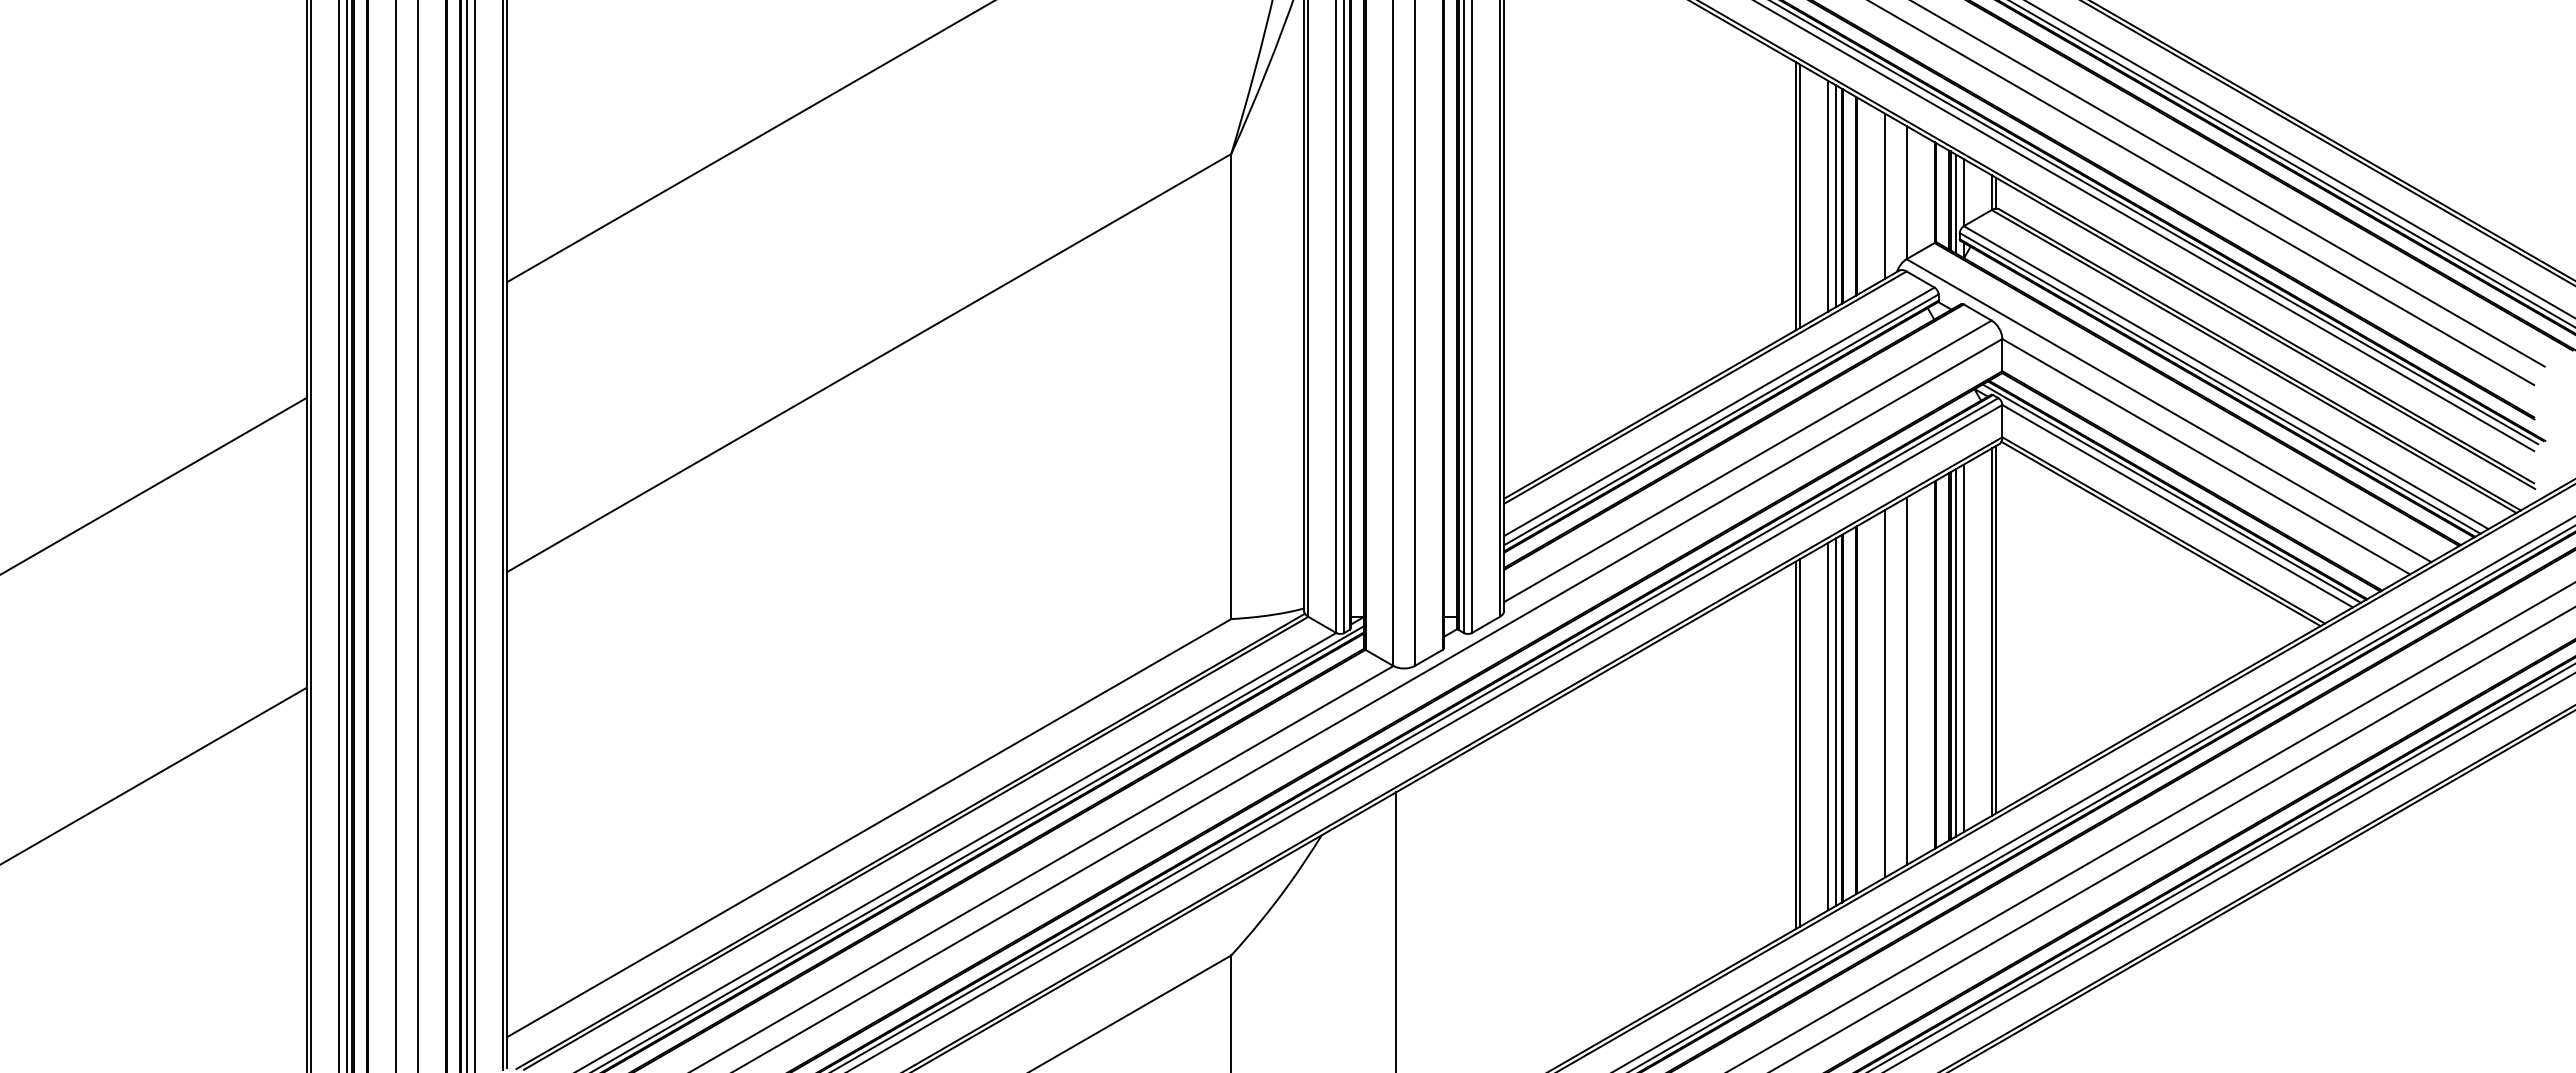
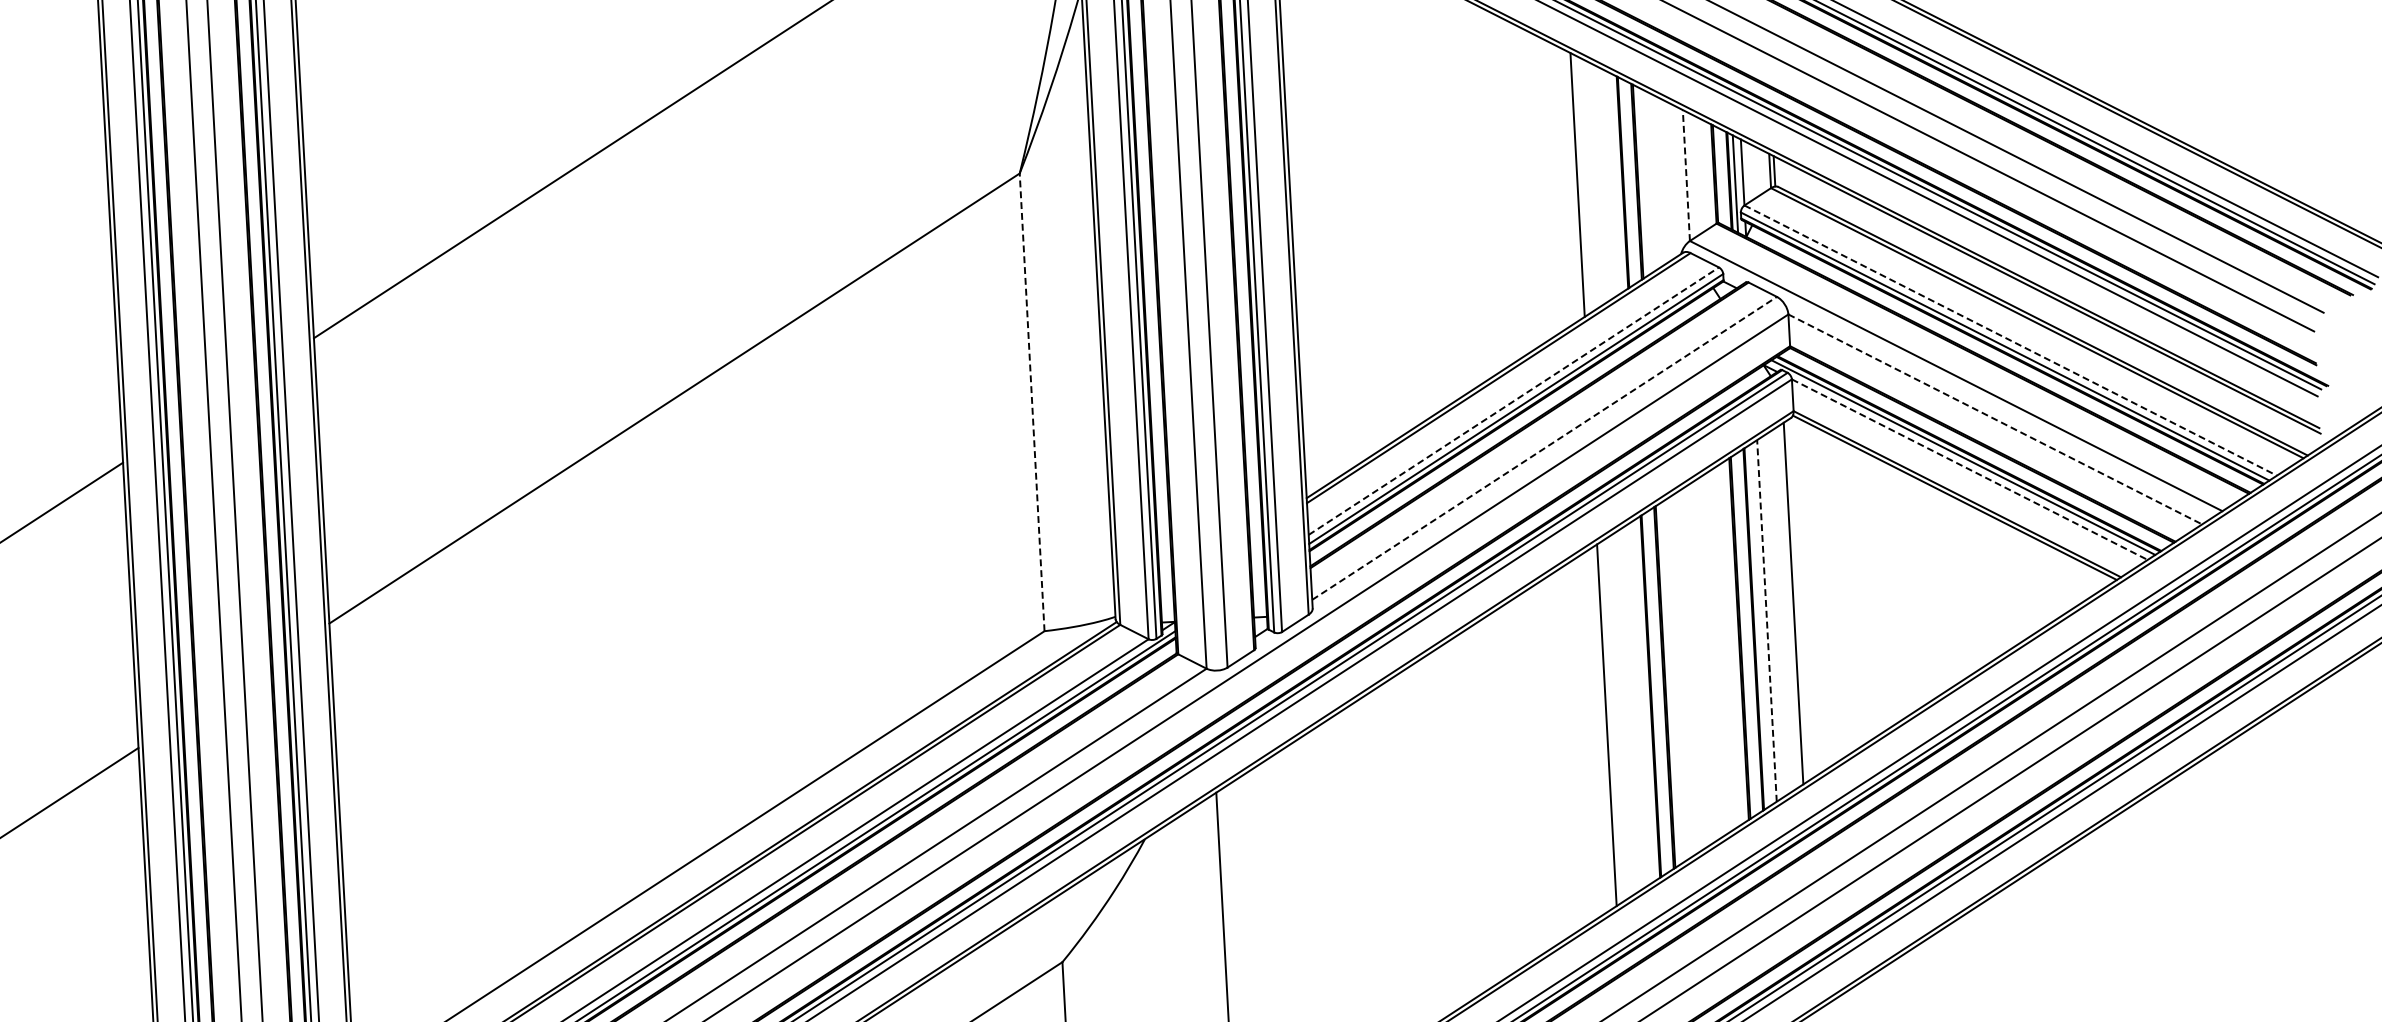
line: (1906, 192) -> (1686, 175), solid -> dashed
line: (1800, 195) -> (1582, 183), removed
line: (1828, 195) -> (1609, 182), removed
line: (1885, 195) -> (1665, 179), removed
line: (1836, 196) -> (1617, 183), removed
line: (2226, 377) -> (2011, 340), solid -> dashed
line: (1231, 386) -> (1032, 402), solid -> dashed
line: (1719, 411) -> (1513, 400), solid -> dashed
line: (2206, 456) -> (1995, 419), solid -> dashed
line: (1748, 461) -> (1545, 448), solid -> dashed
line: (2178, 506) -> (1970, 469), solid -> dashed
line: (1996, 629) -> (1798, 600), removed
line: (1963, 648) -> (1766, 621), solid -> dashed
line: (1955, 652) -> (1758, 625), removed
line: (1906, 681) -> (1712, 656), removed
line: (1885, 693) -> (1692, 669), removed
line: (1836, 721) -> (1645, 699), removed
line: (1828, 726) -> (1637, 705), removed
line: (1800, 742) -> (1611, 722), removed

